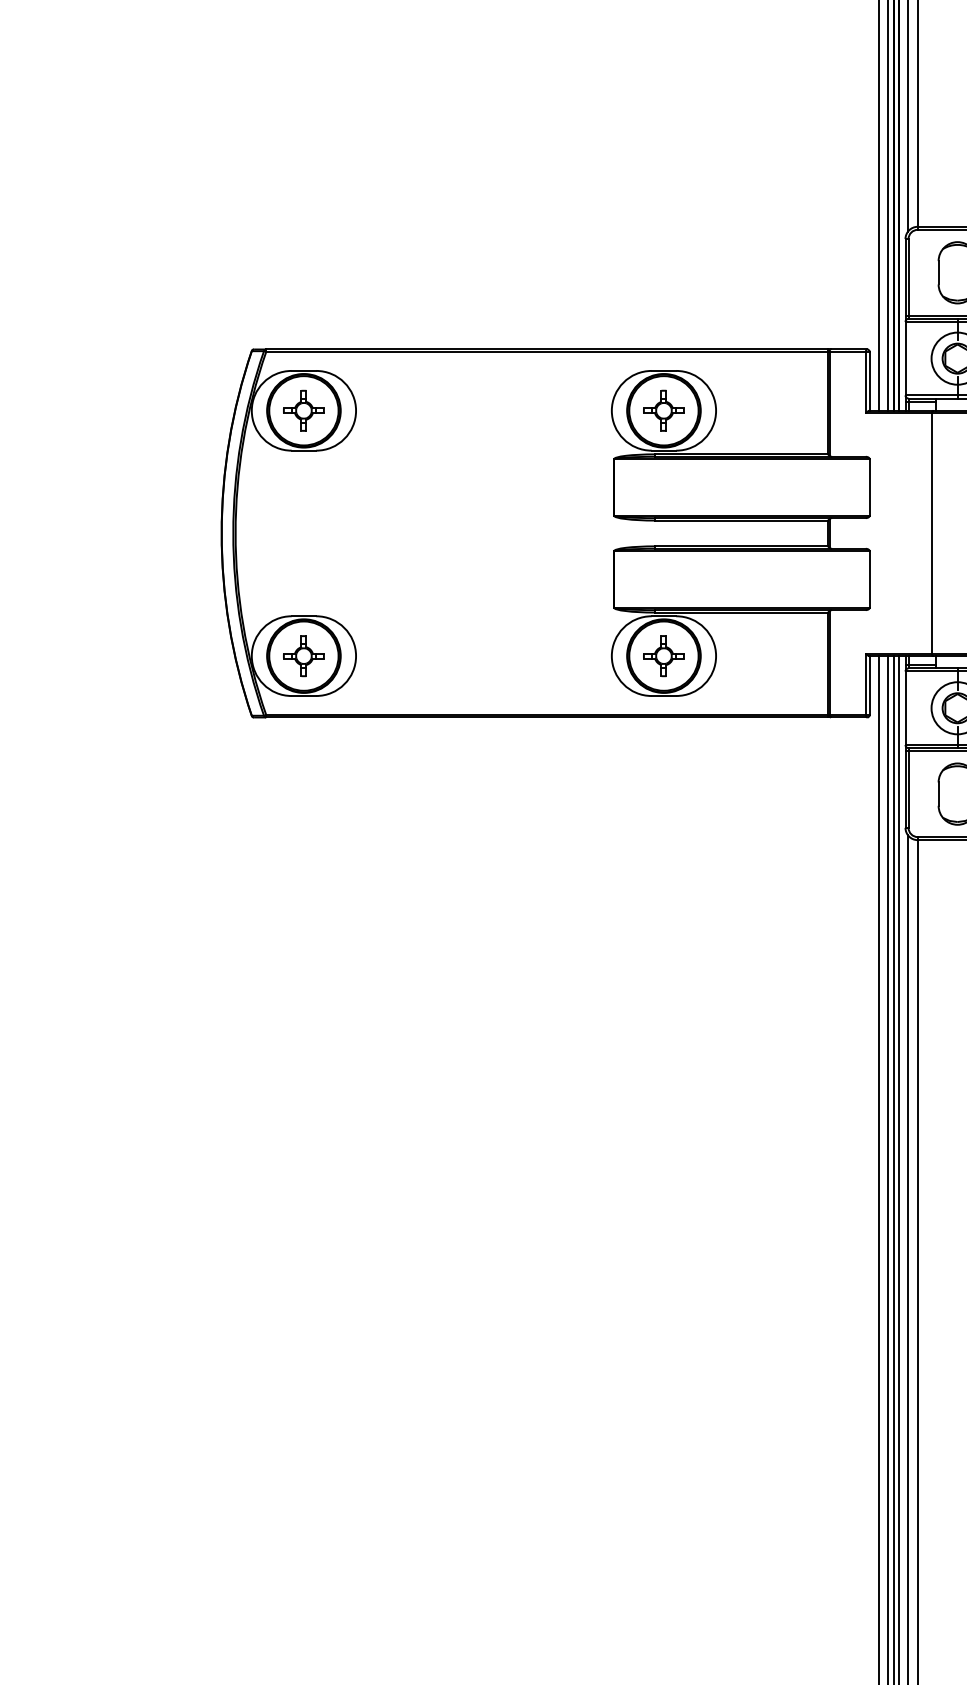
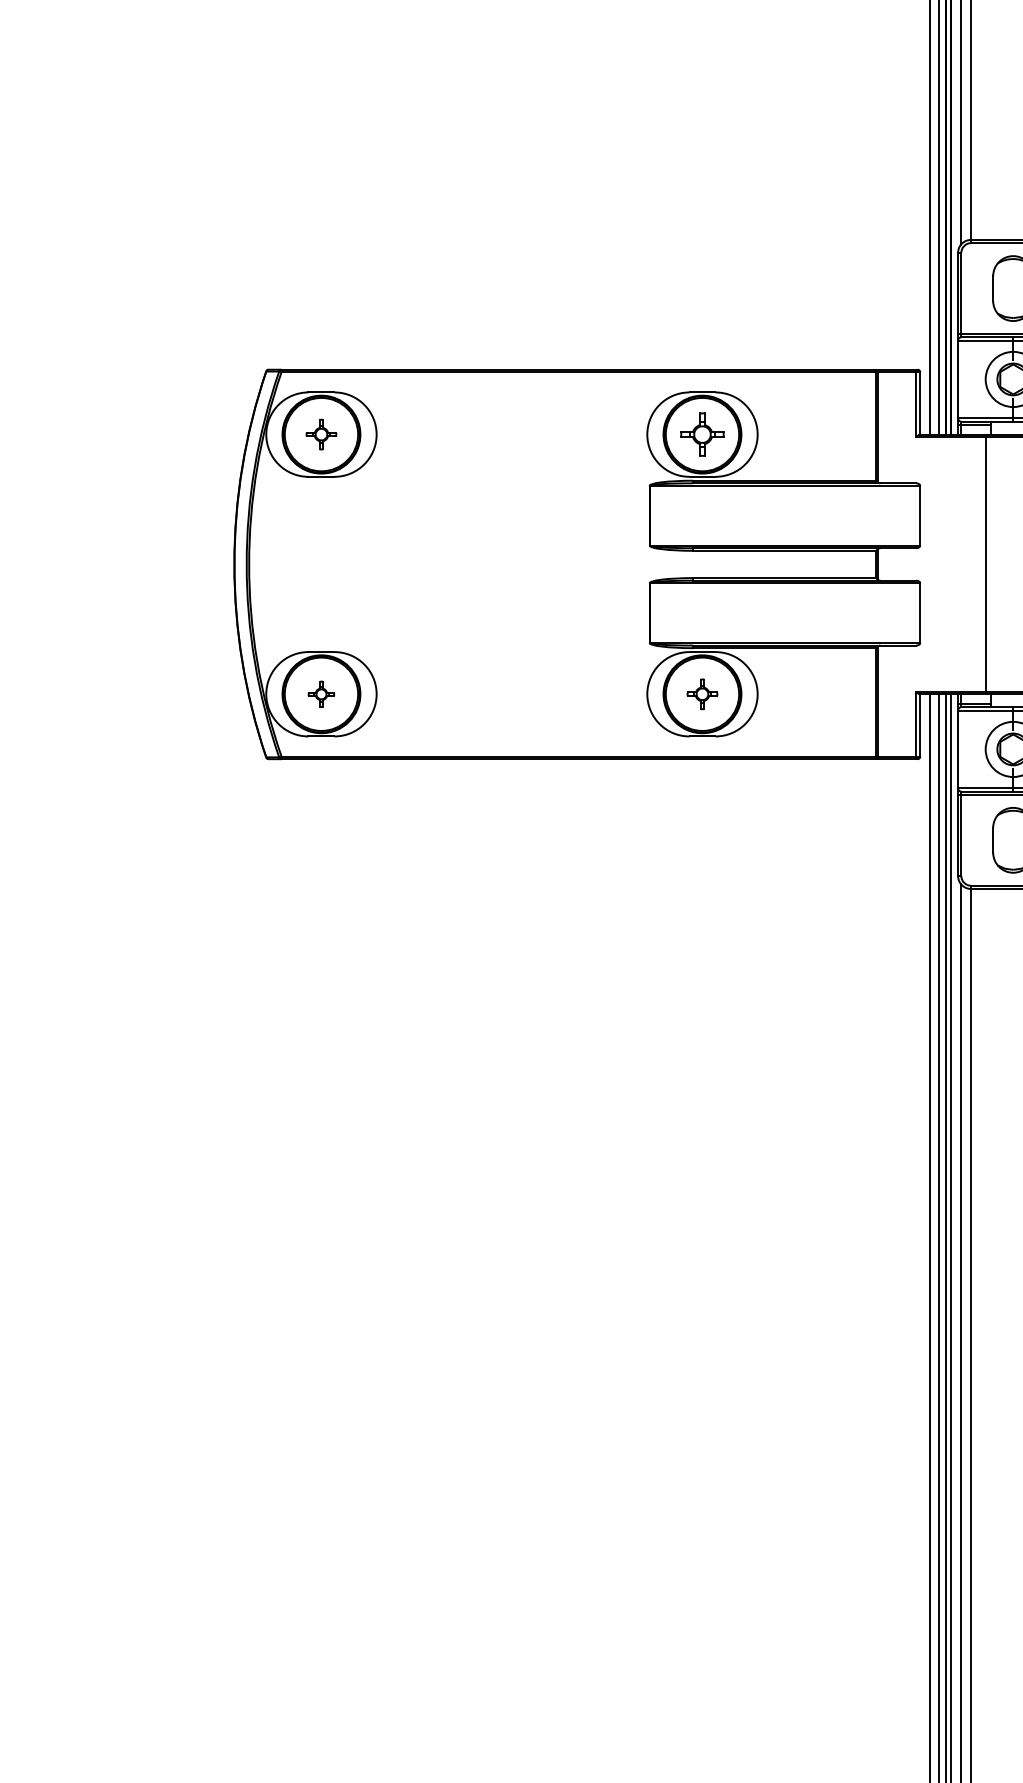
part: (303, 410) -> (321, 434), size x0.7
part: (303, 656) -> (321, 694), size x0.6
part: (663, 656) -> (702, 694), size x0.7

